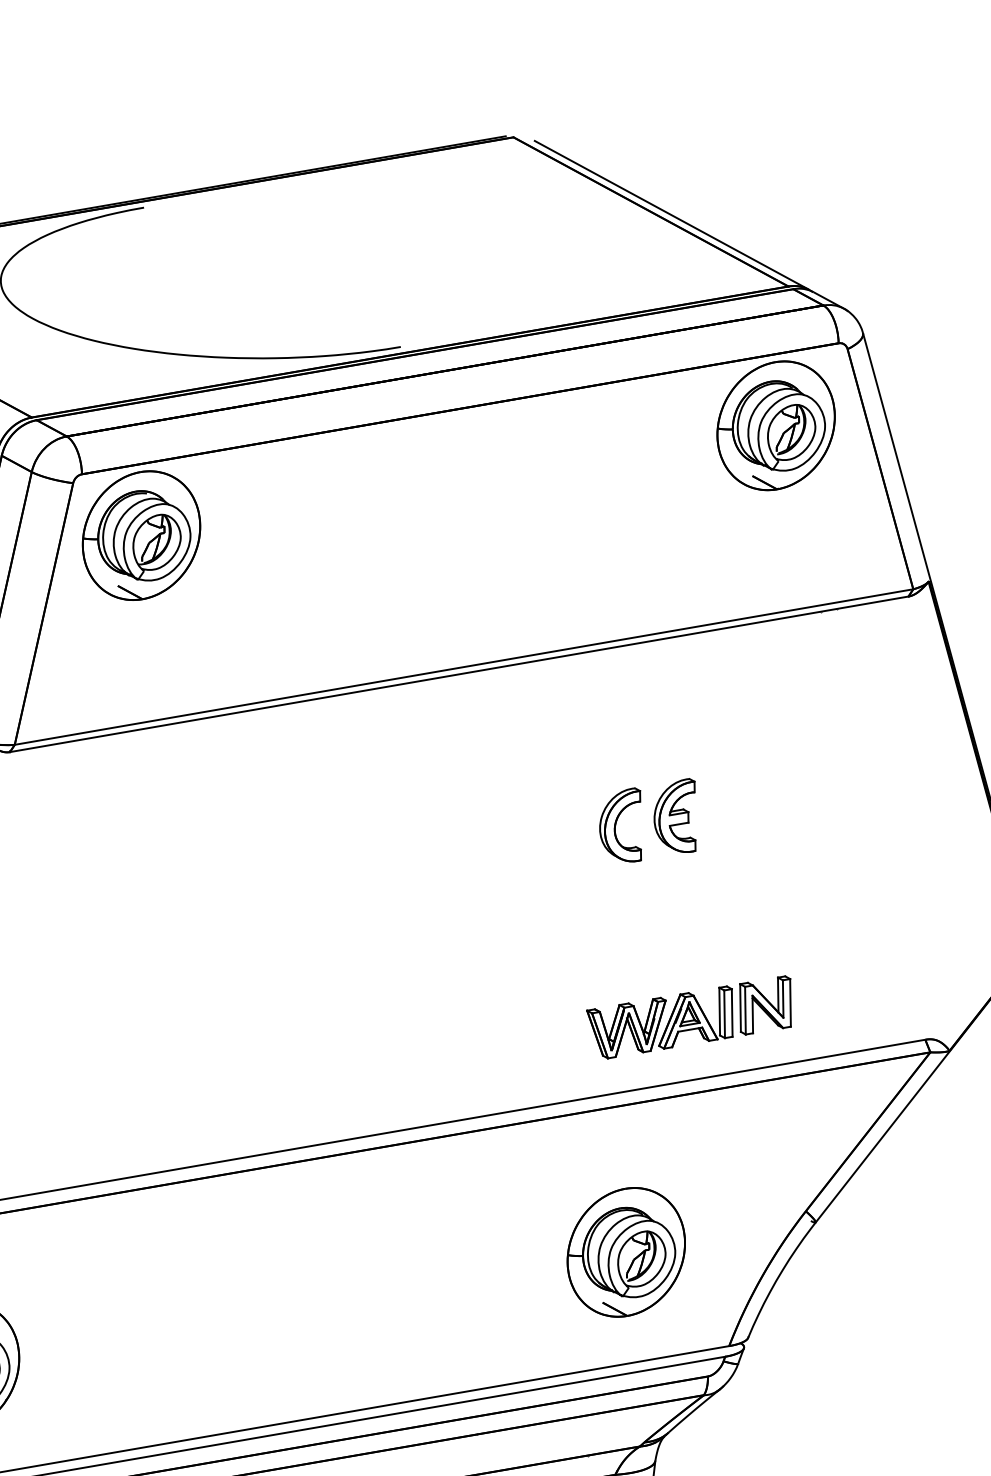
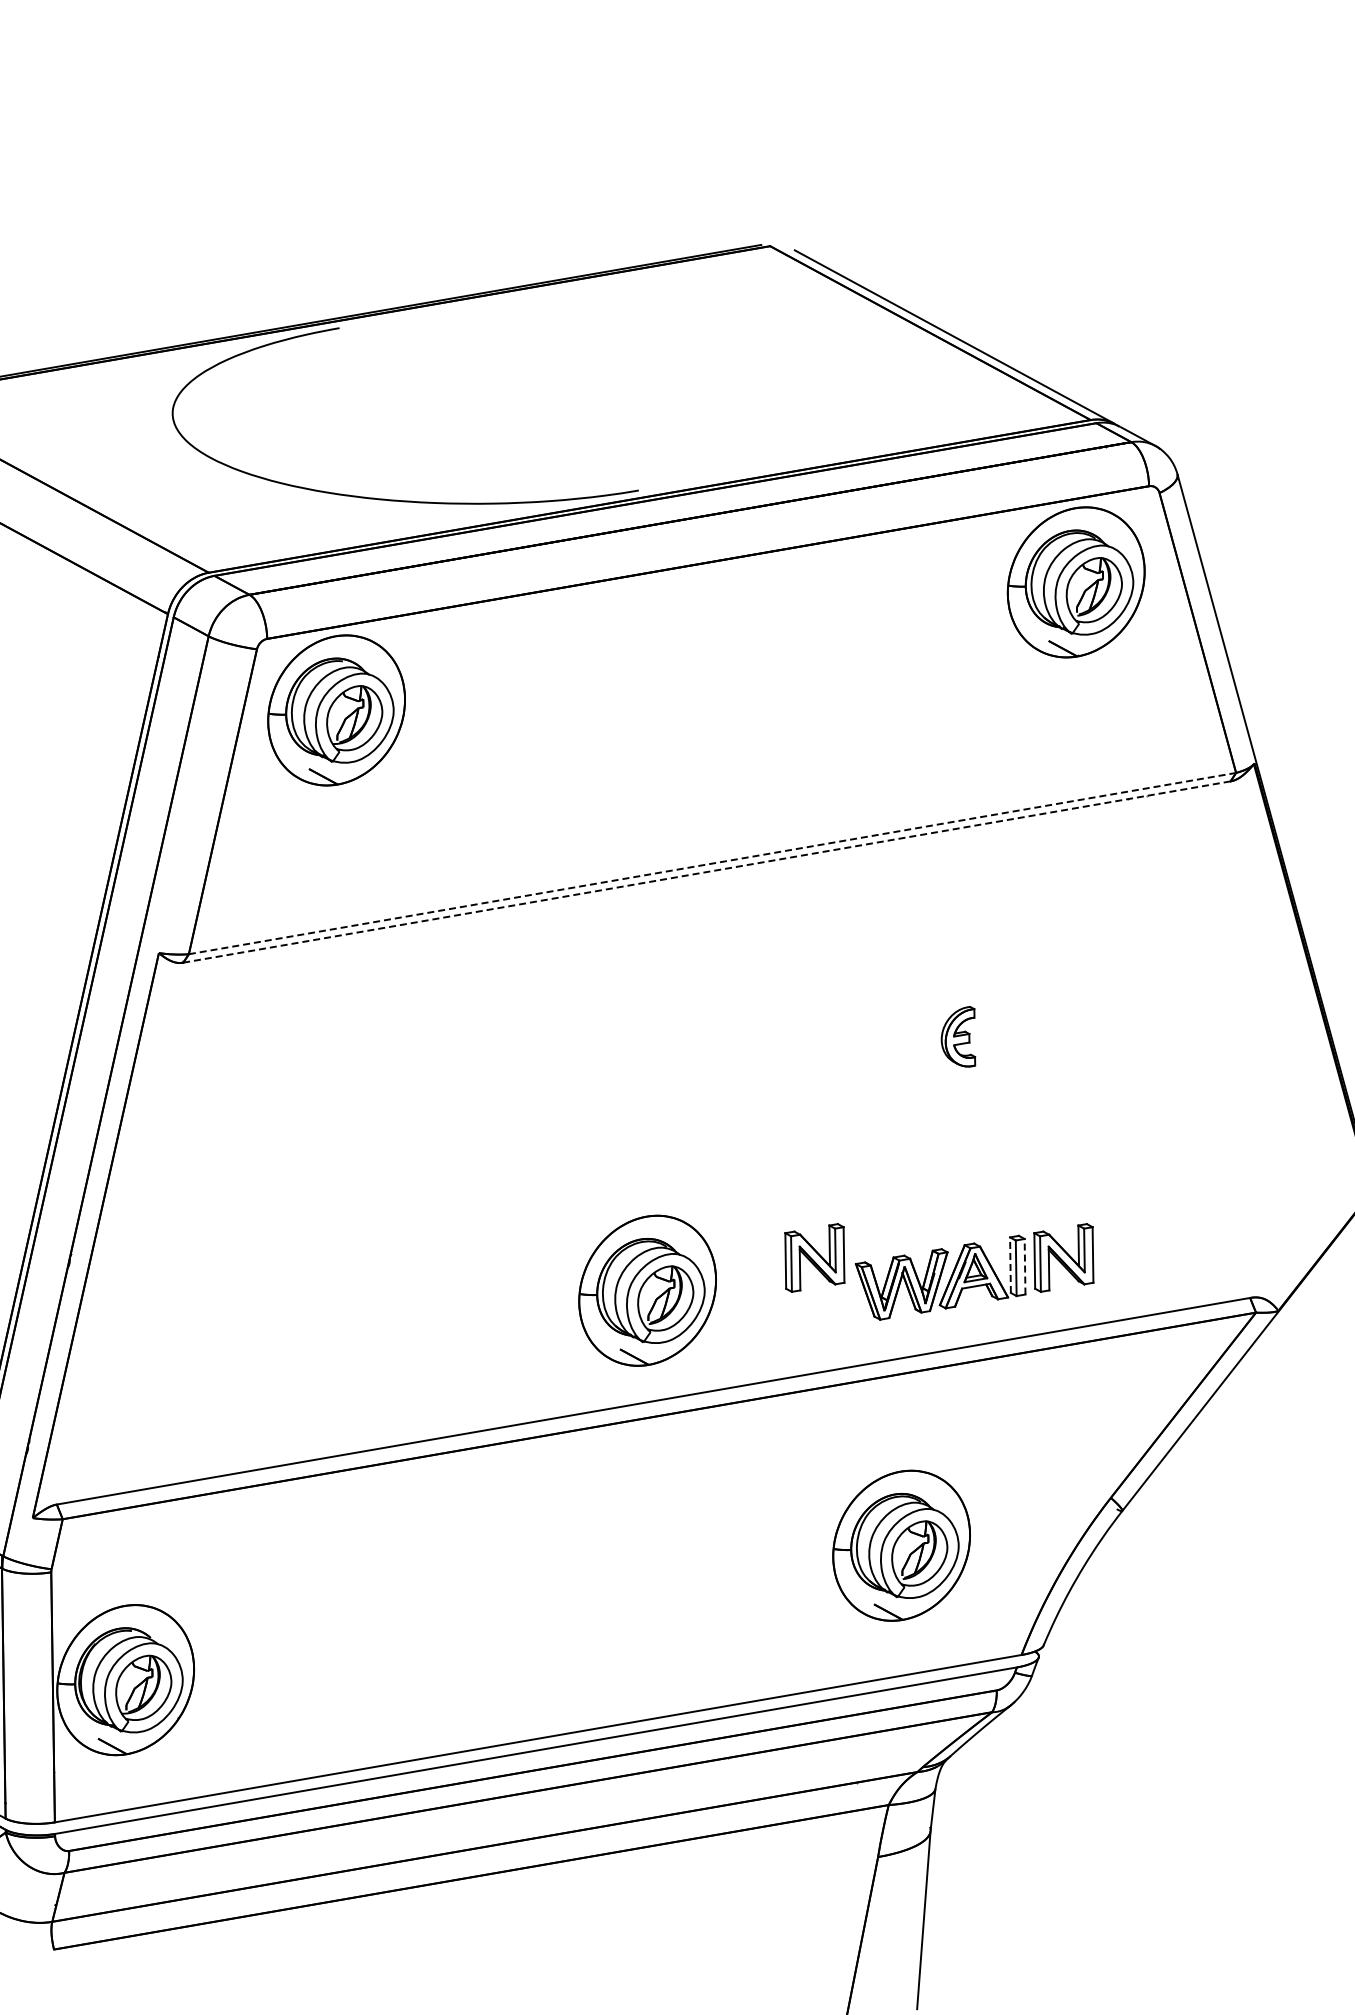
line: (464, 666) -> (713, 863), solid -> dashed
line: (458, 674) -> (706, 872), solid -> dashed
part: (675, 815) -> (958, 1036), size x0.7
part: (620, 824) -> (894, 1047), removed
part: (551, 1005) -> (814, 1257), added
line: (719, 1011) -> (1010, 1265), solid -> dashed
line: (732, 1012) -> (1025, 1266), solid -> dashed
part: (408, 1033) -> (647, 1290), added

